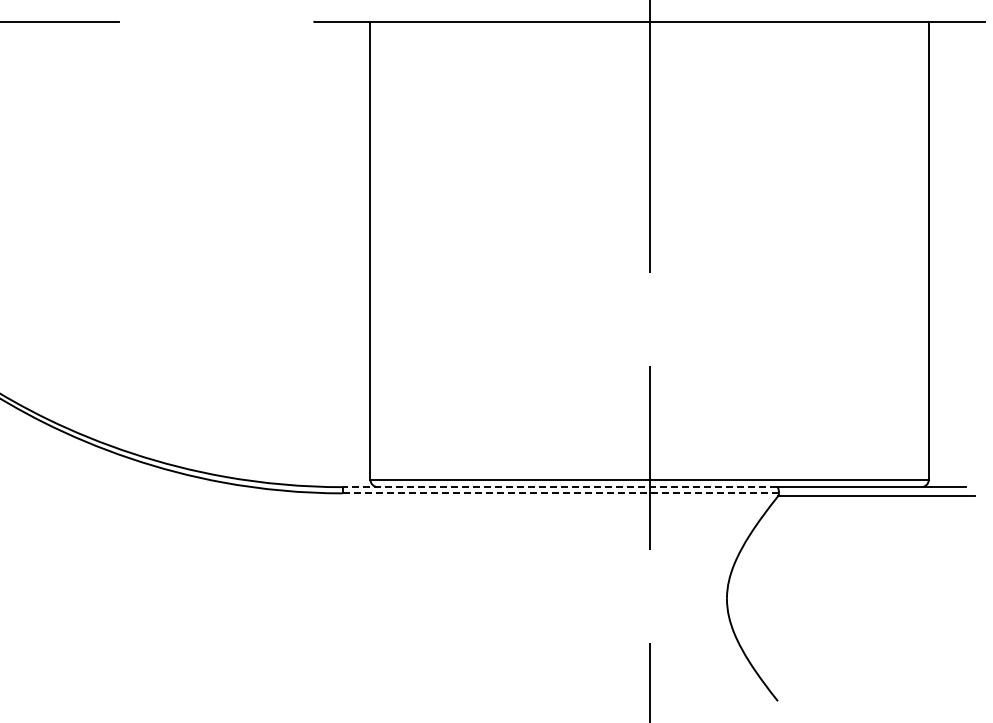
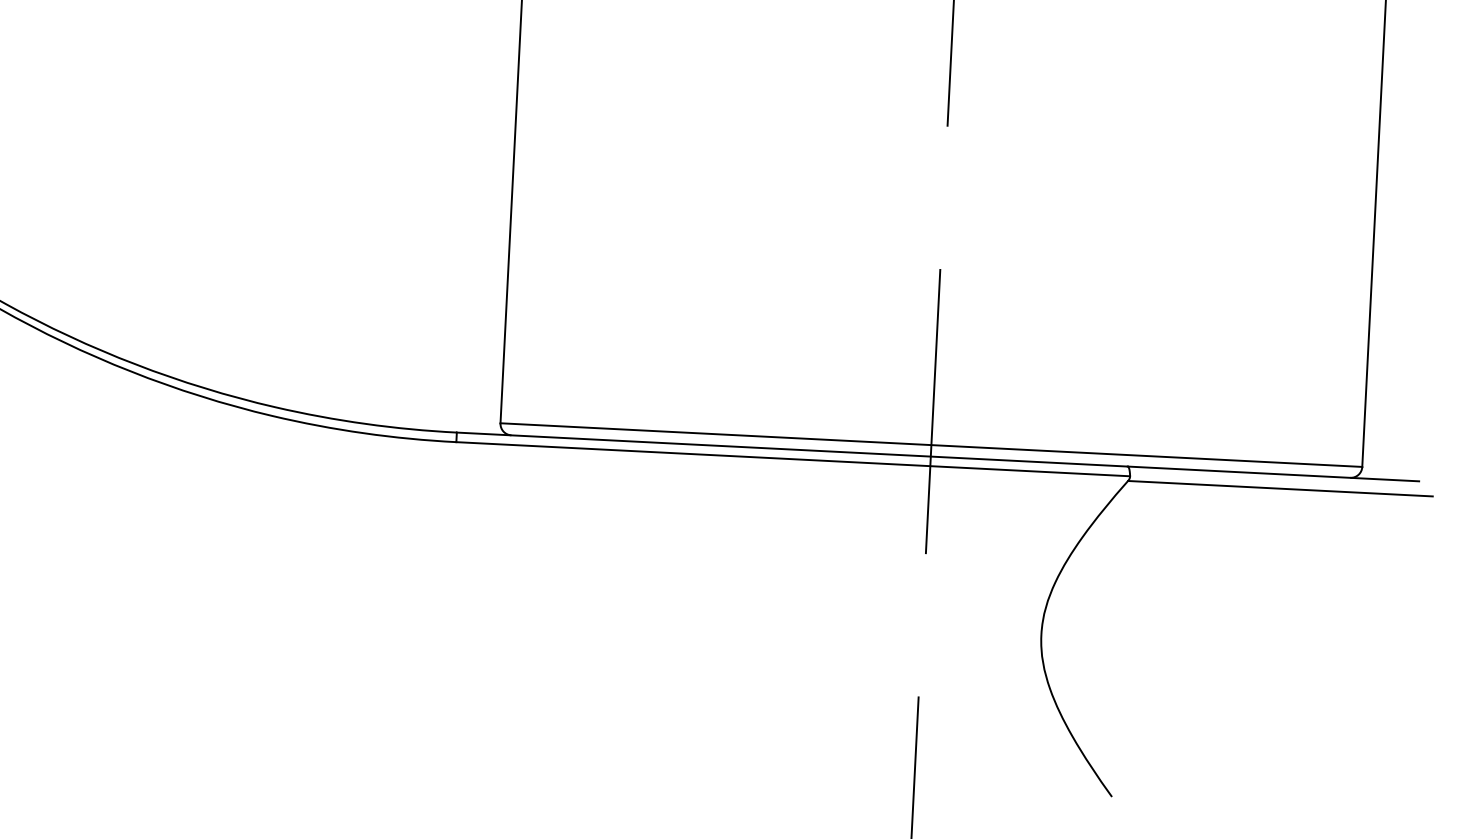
line: (559, 487) -> (791, 450), dashed -> solid
line: (561, 493) -> (794, 459), dashed -> solid

